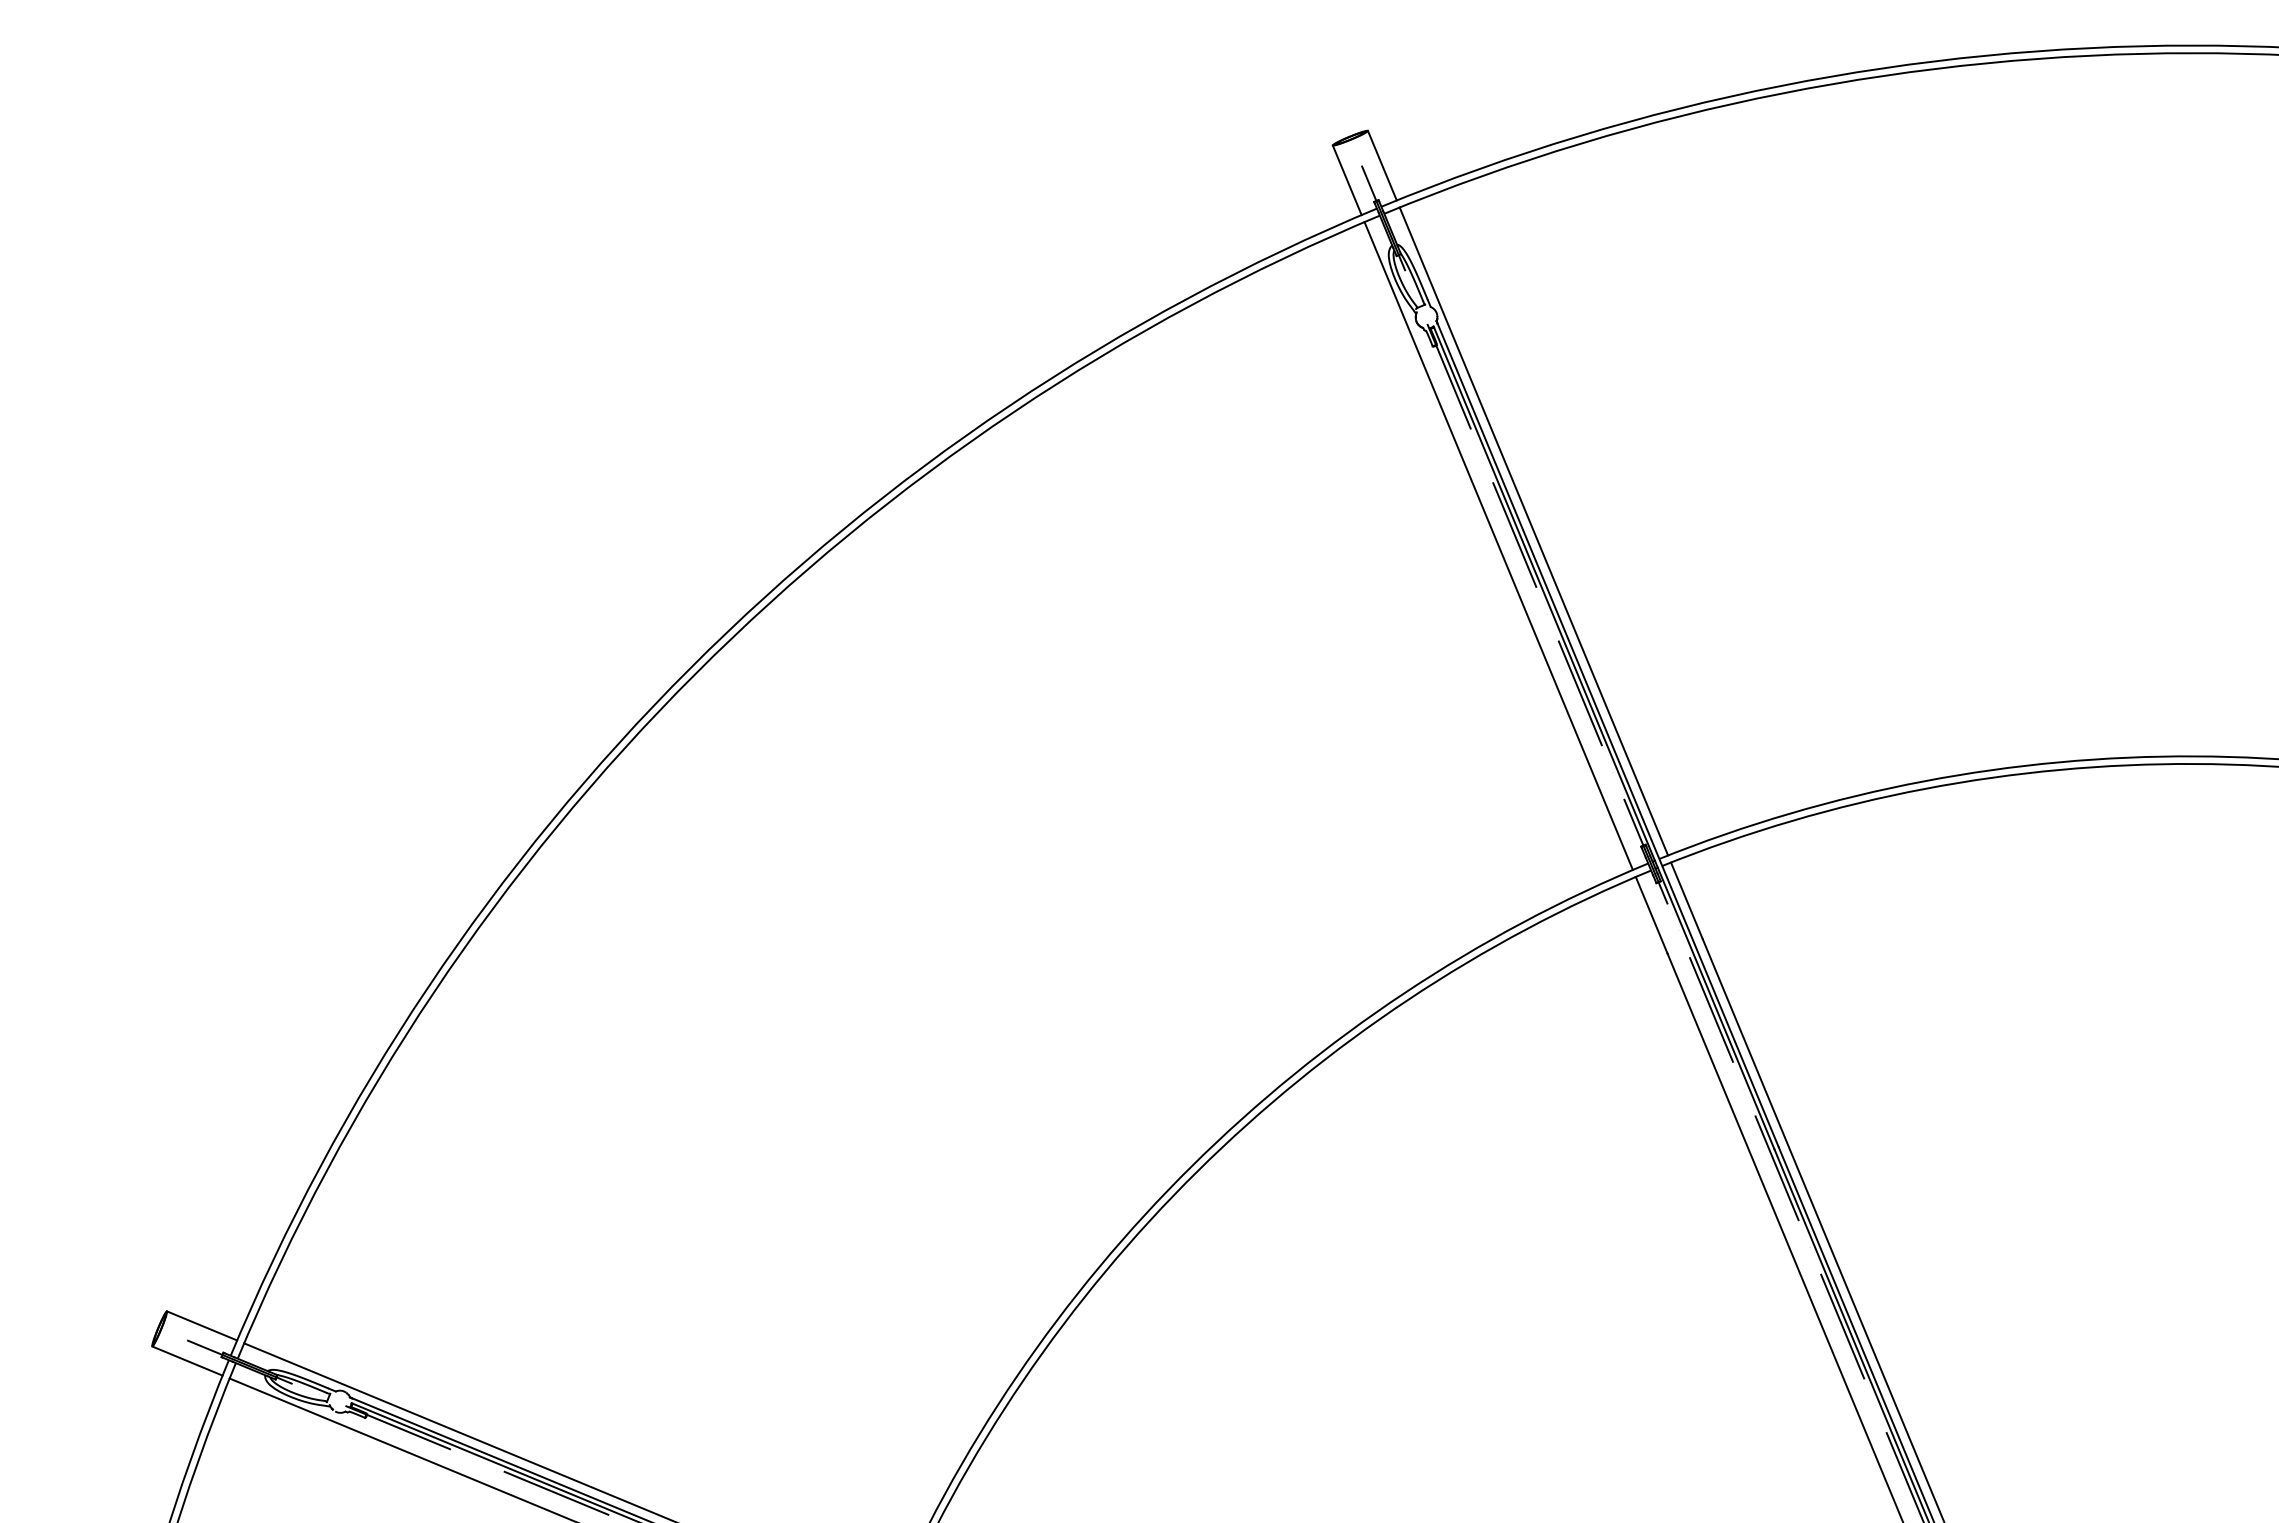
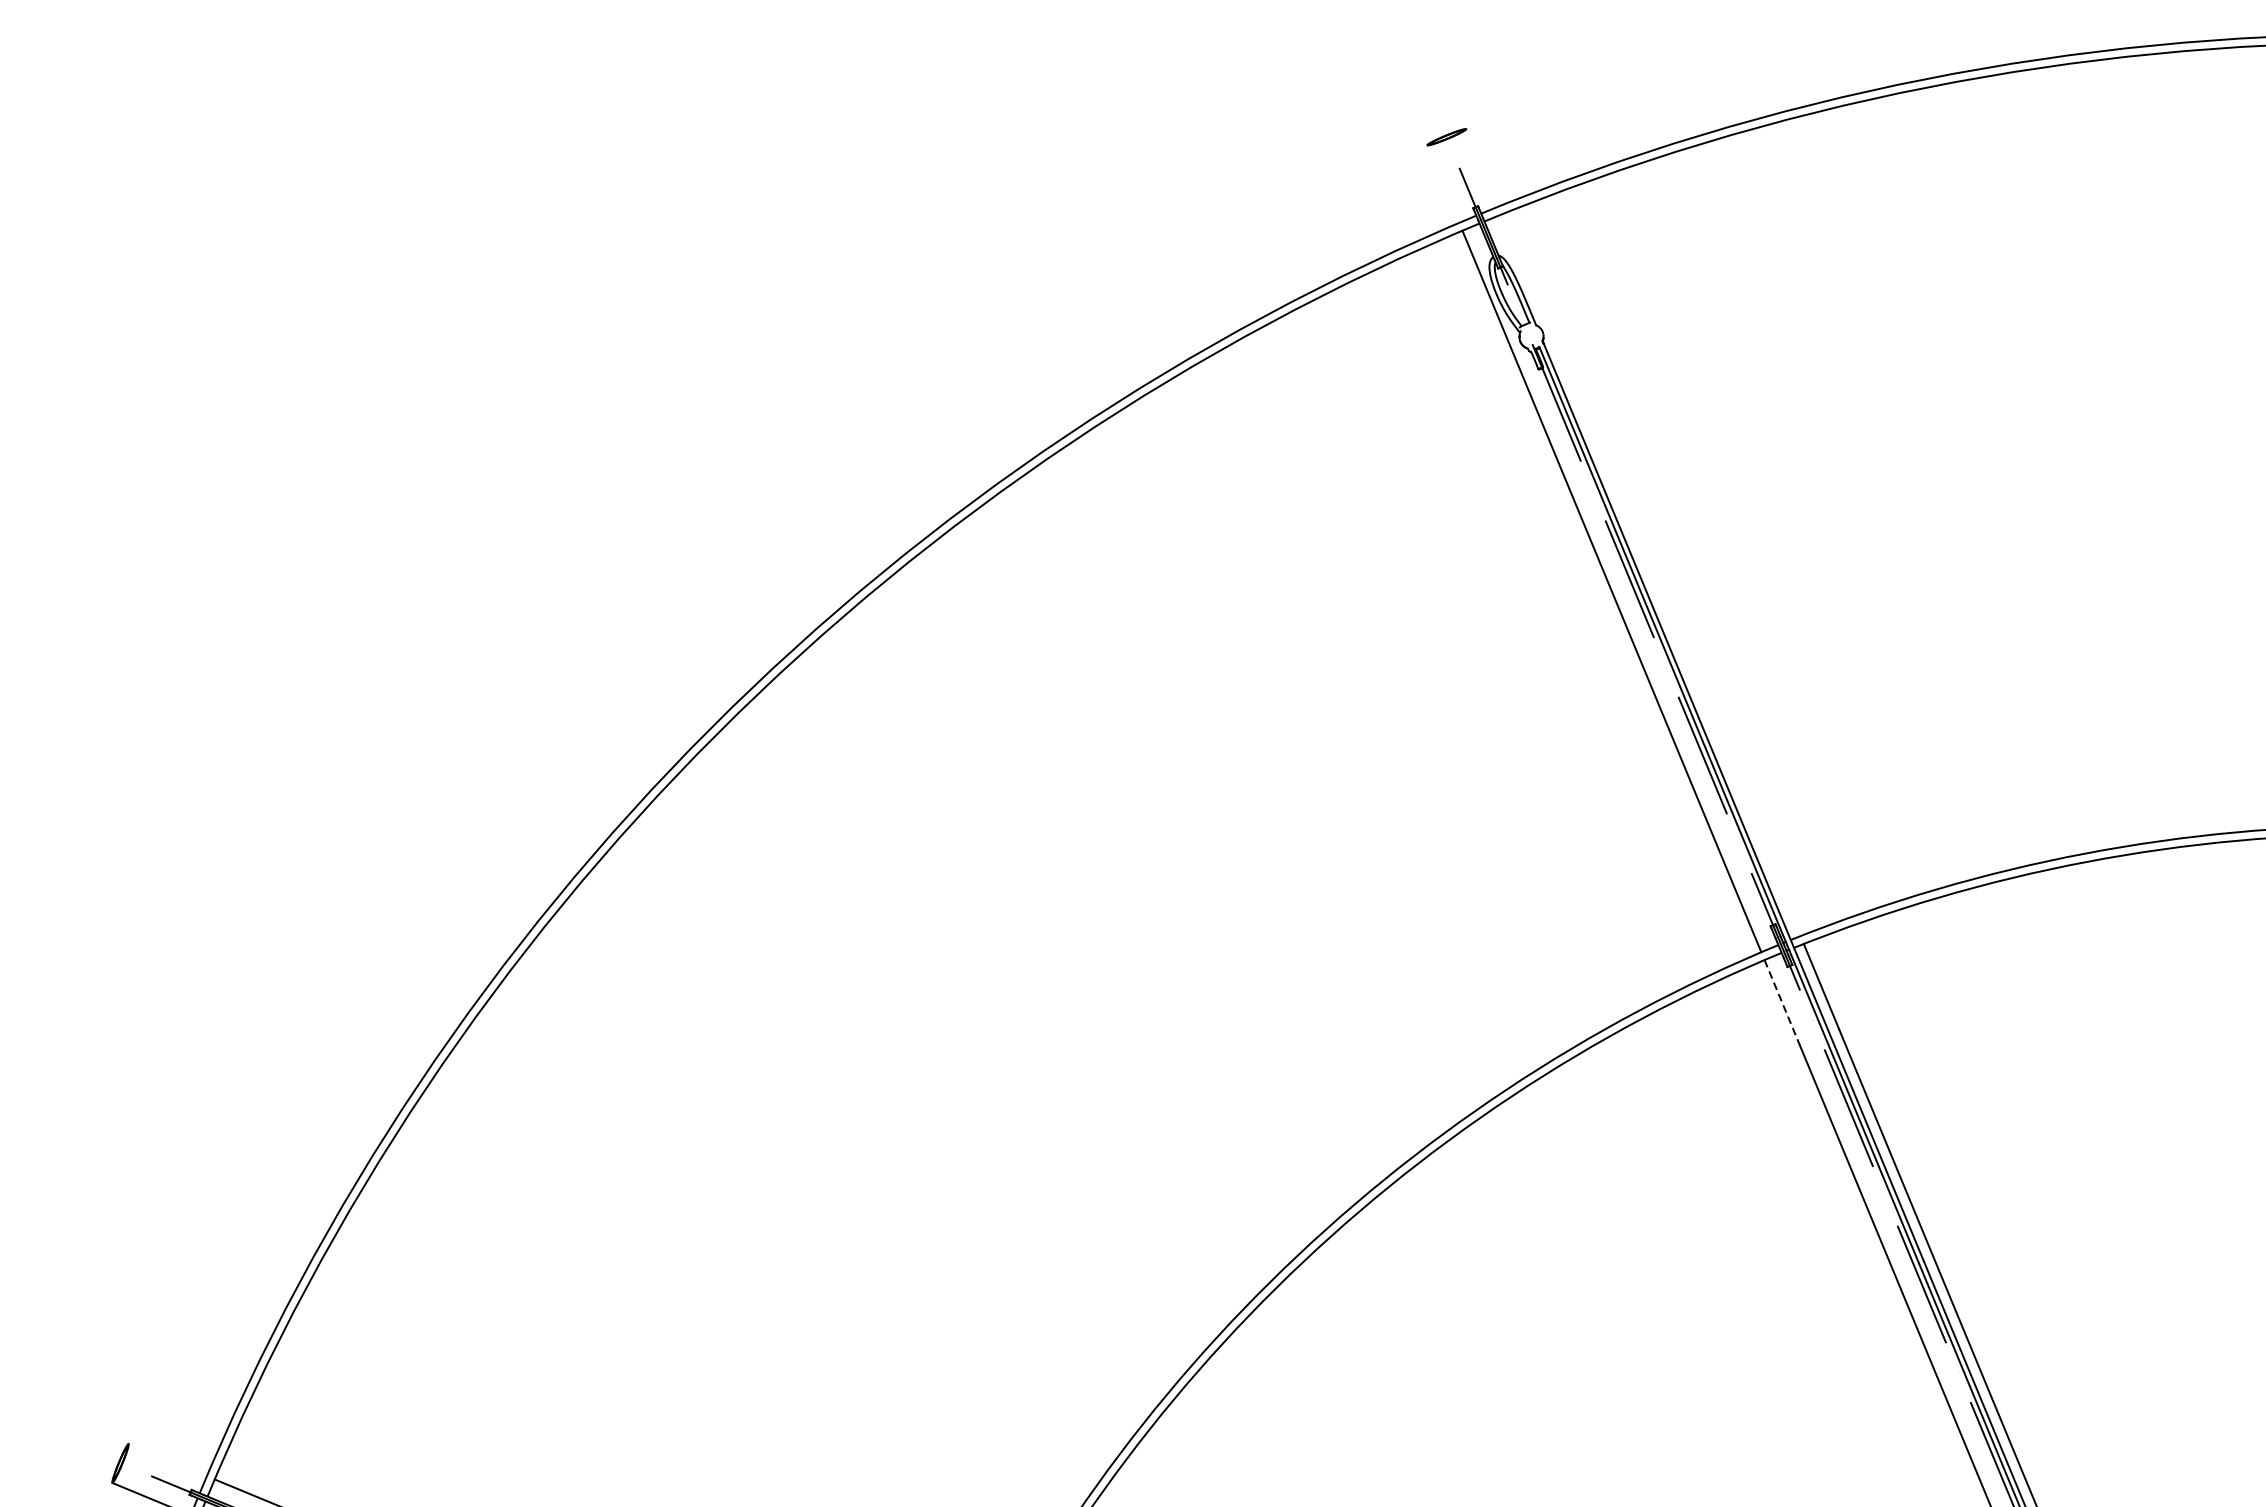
line: (1381, 165) -> (1481, 167), removed
line: (1346, 180) -> (1442, 184), removed
line: (1533, 531) -> (1650, 575), removed
line: (1651, 915) -> (1782, 1002), solid -> dashed
line: (201, 1325) -> (167, 1459), removed

